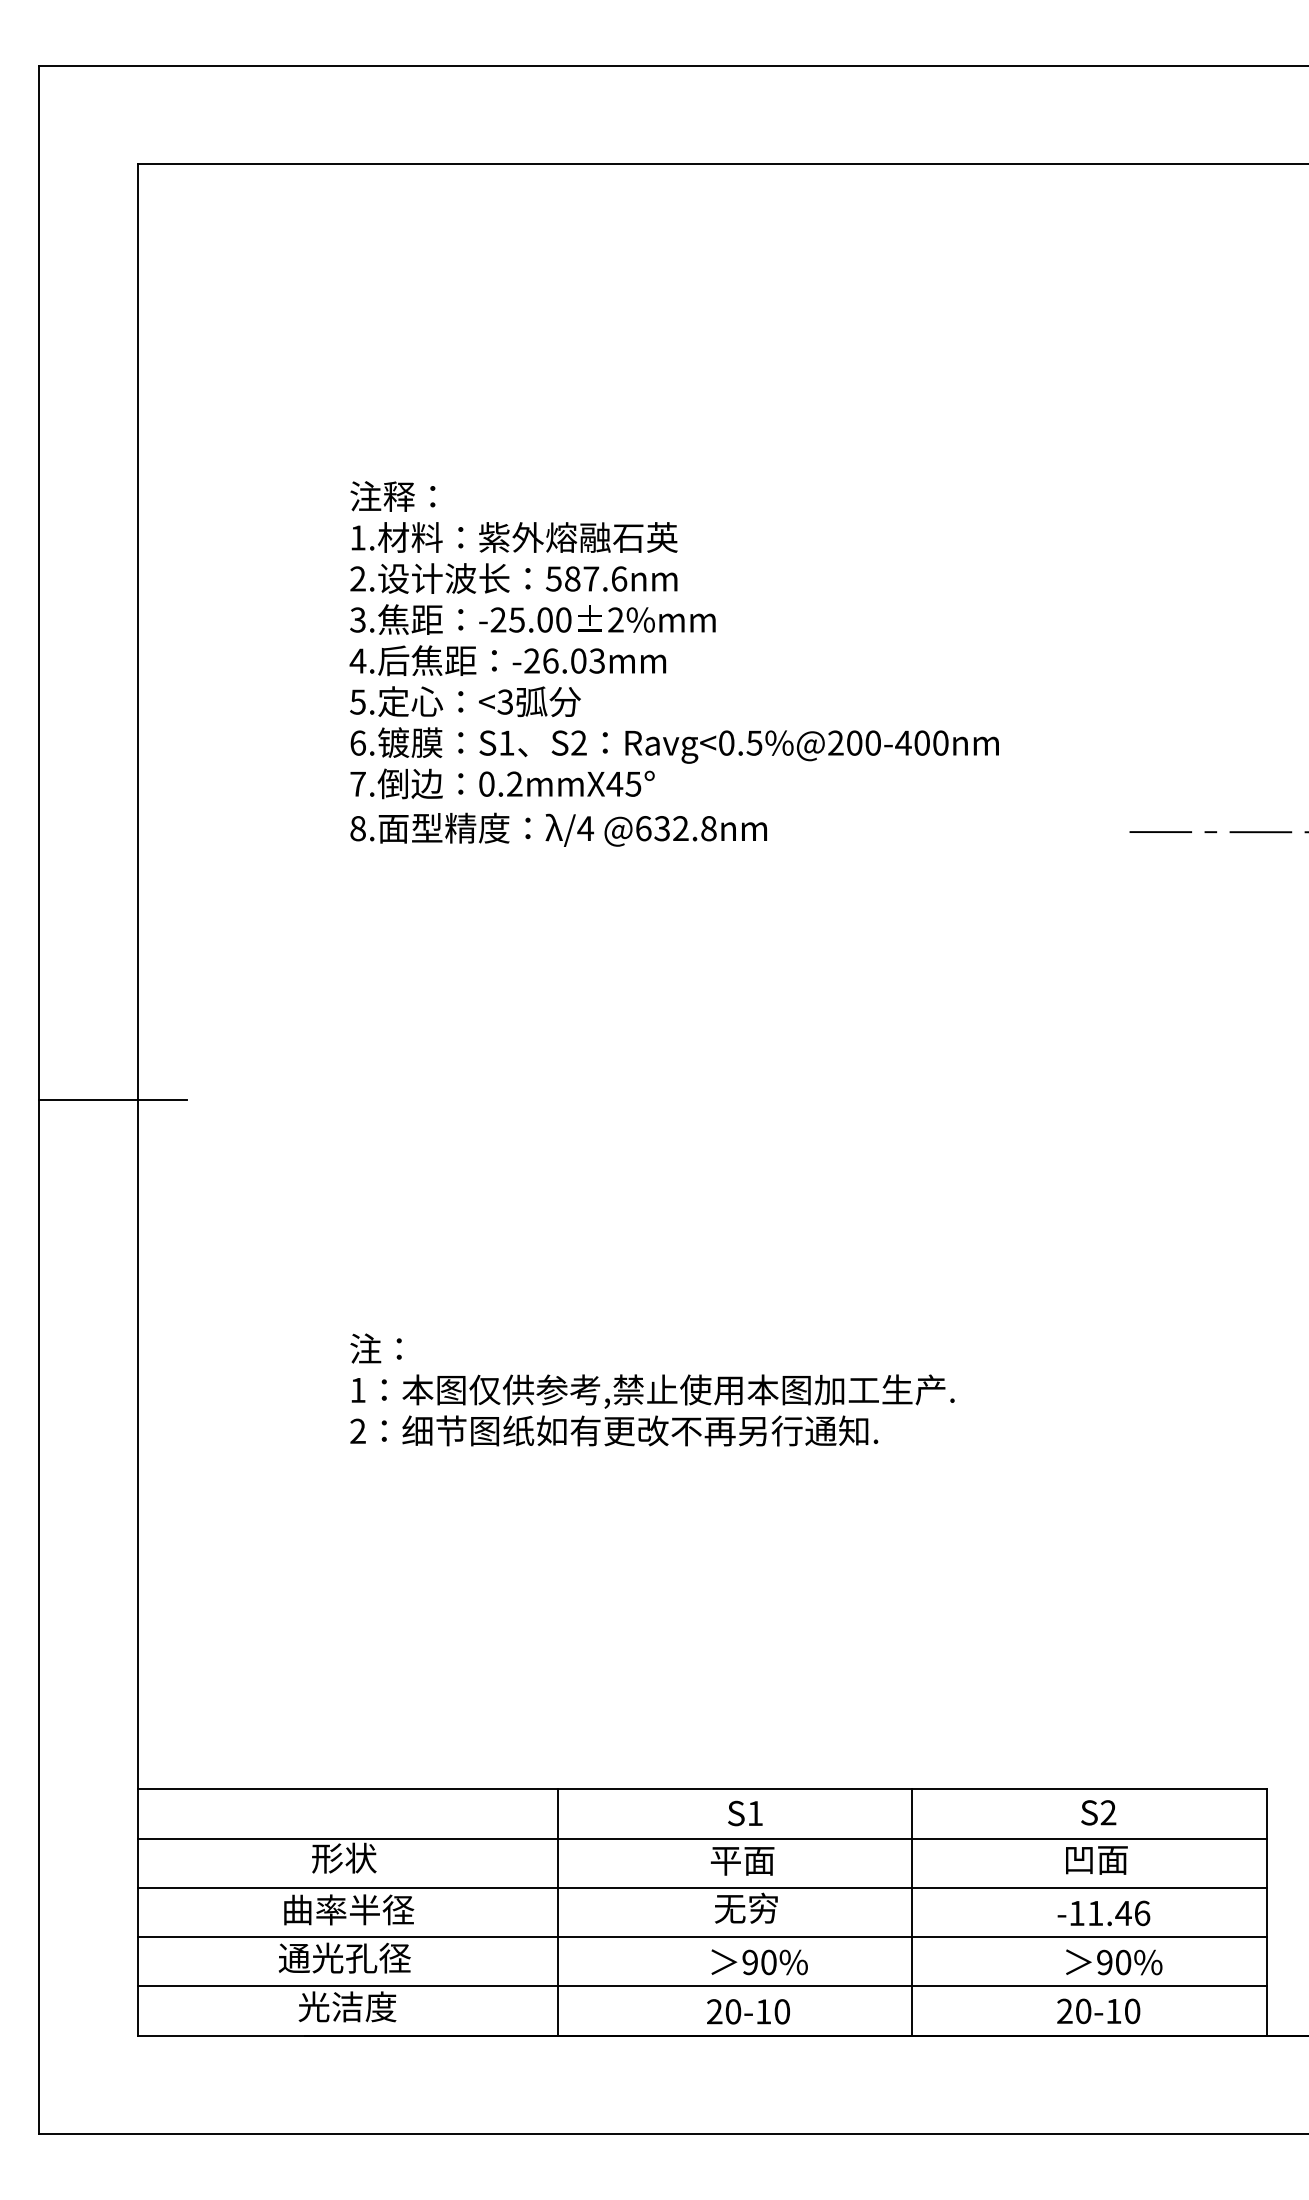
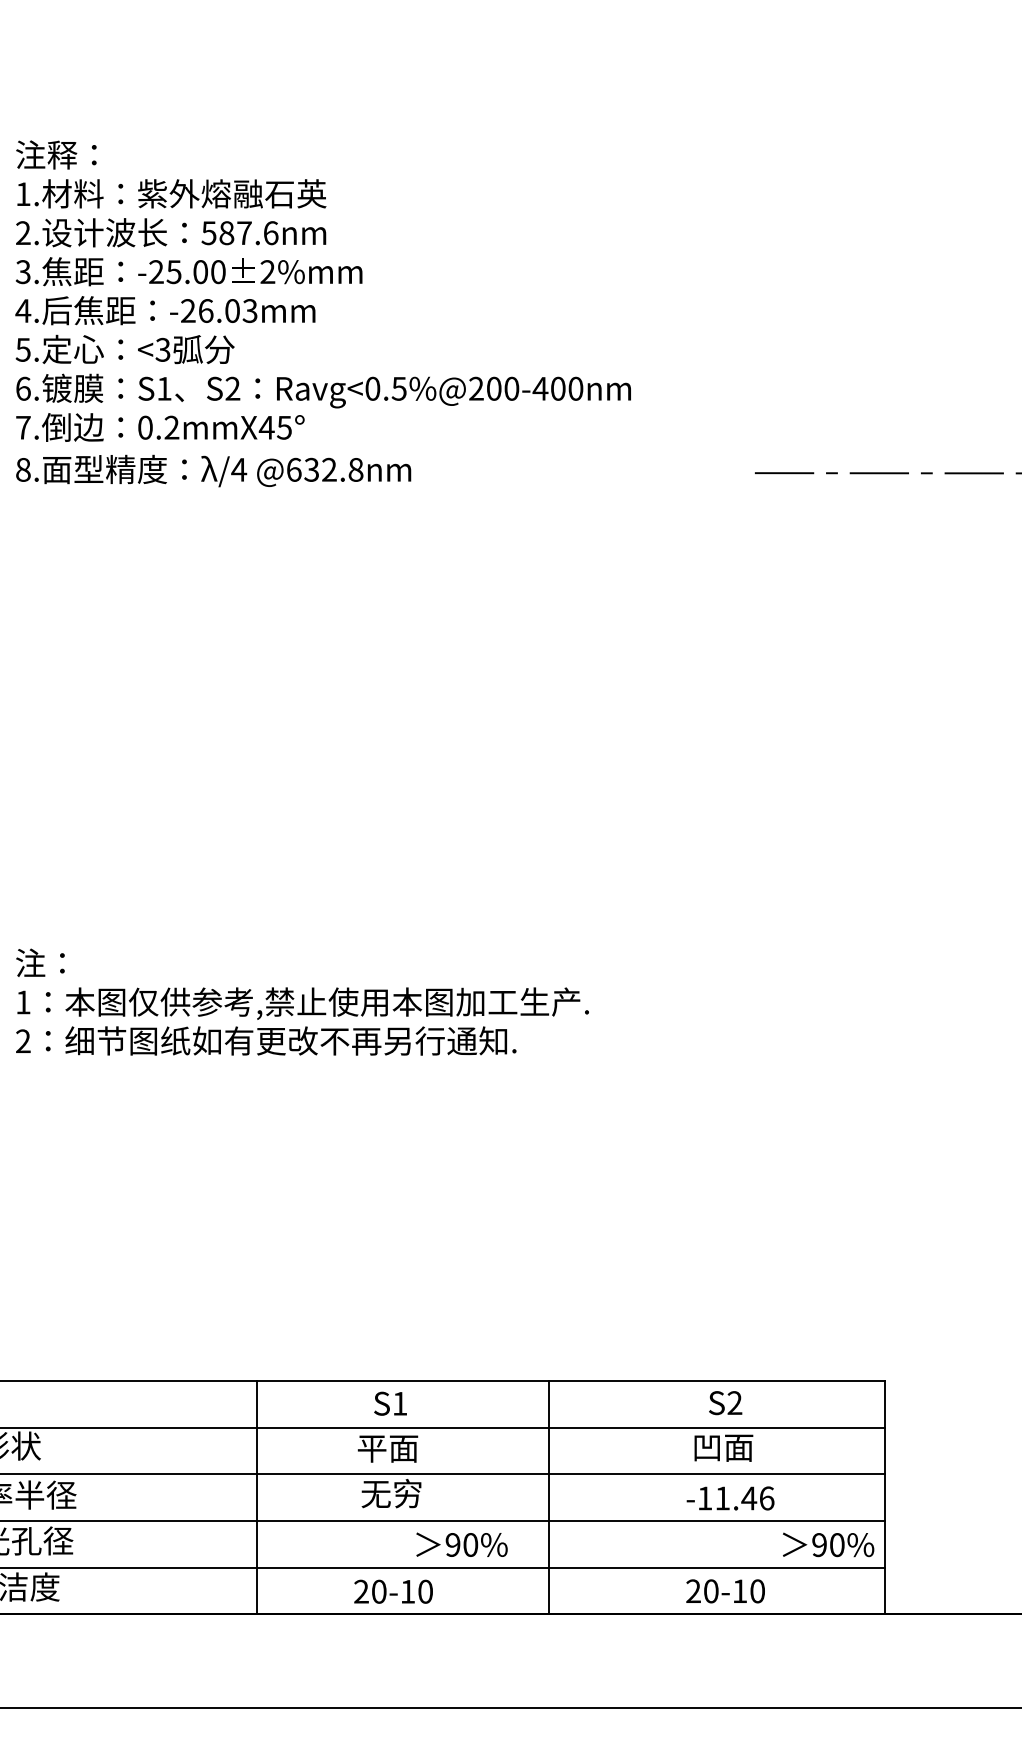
line: (557, 1912) -> (257, 1497), moved
text: (759, 1962) -> (461, 1545), moved
text: (1114, 1962) -> (828, 1545), moved

